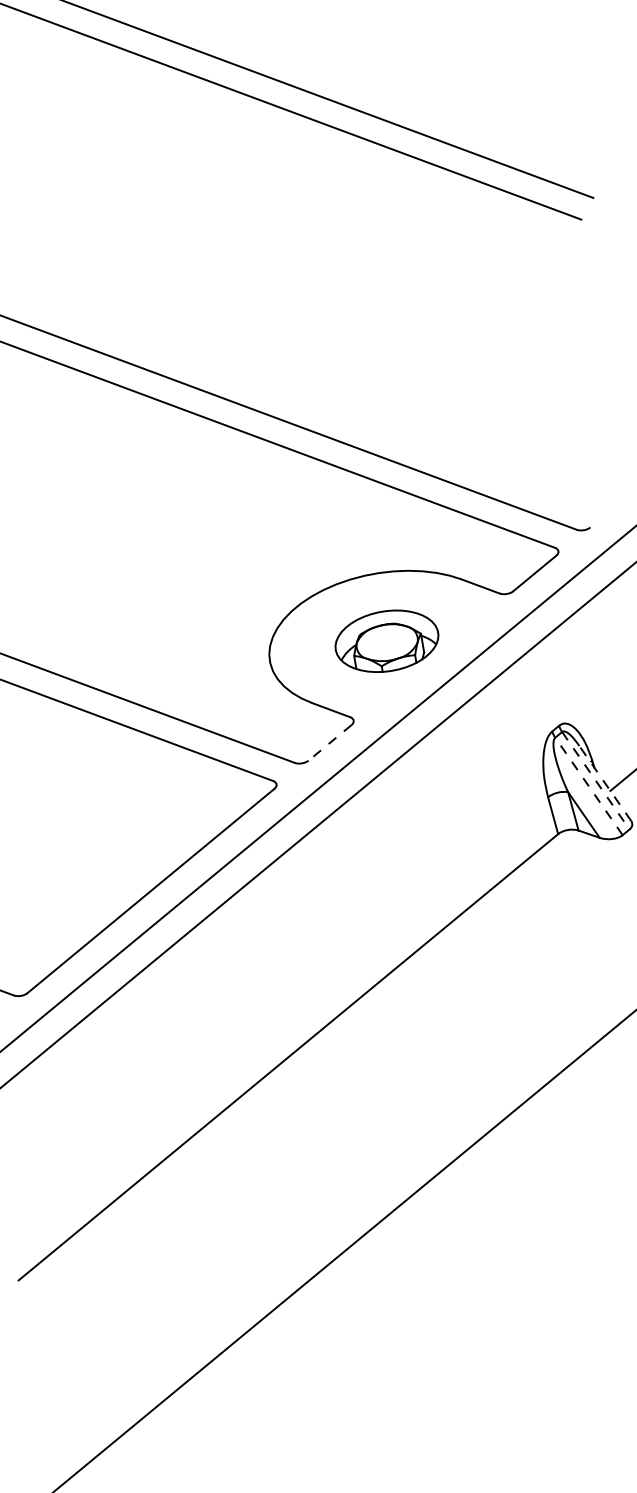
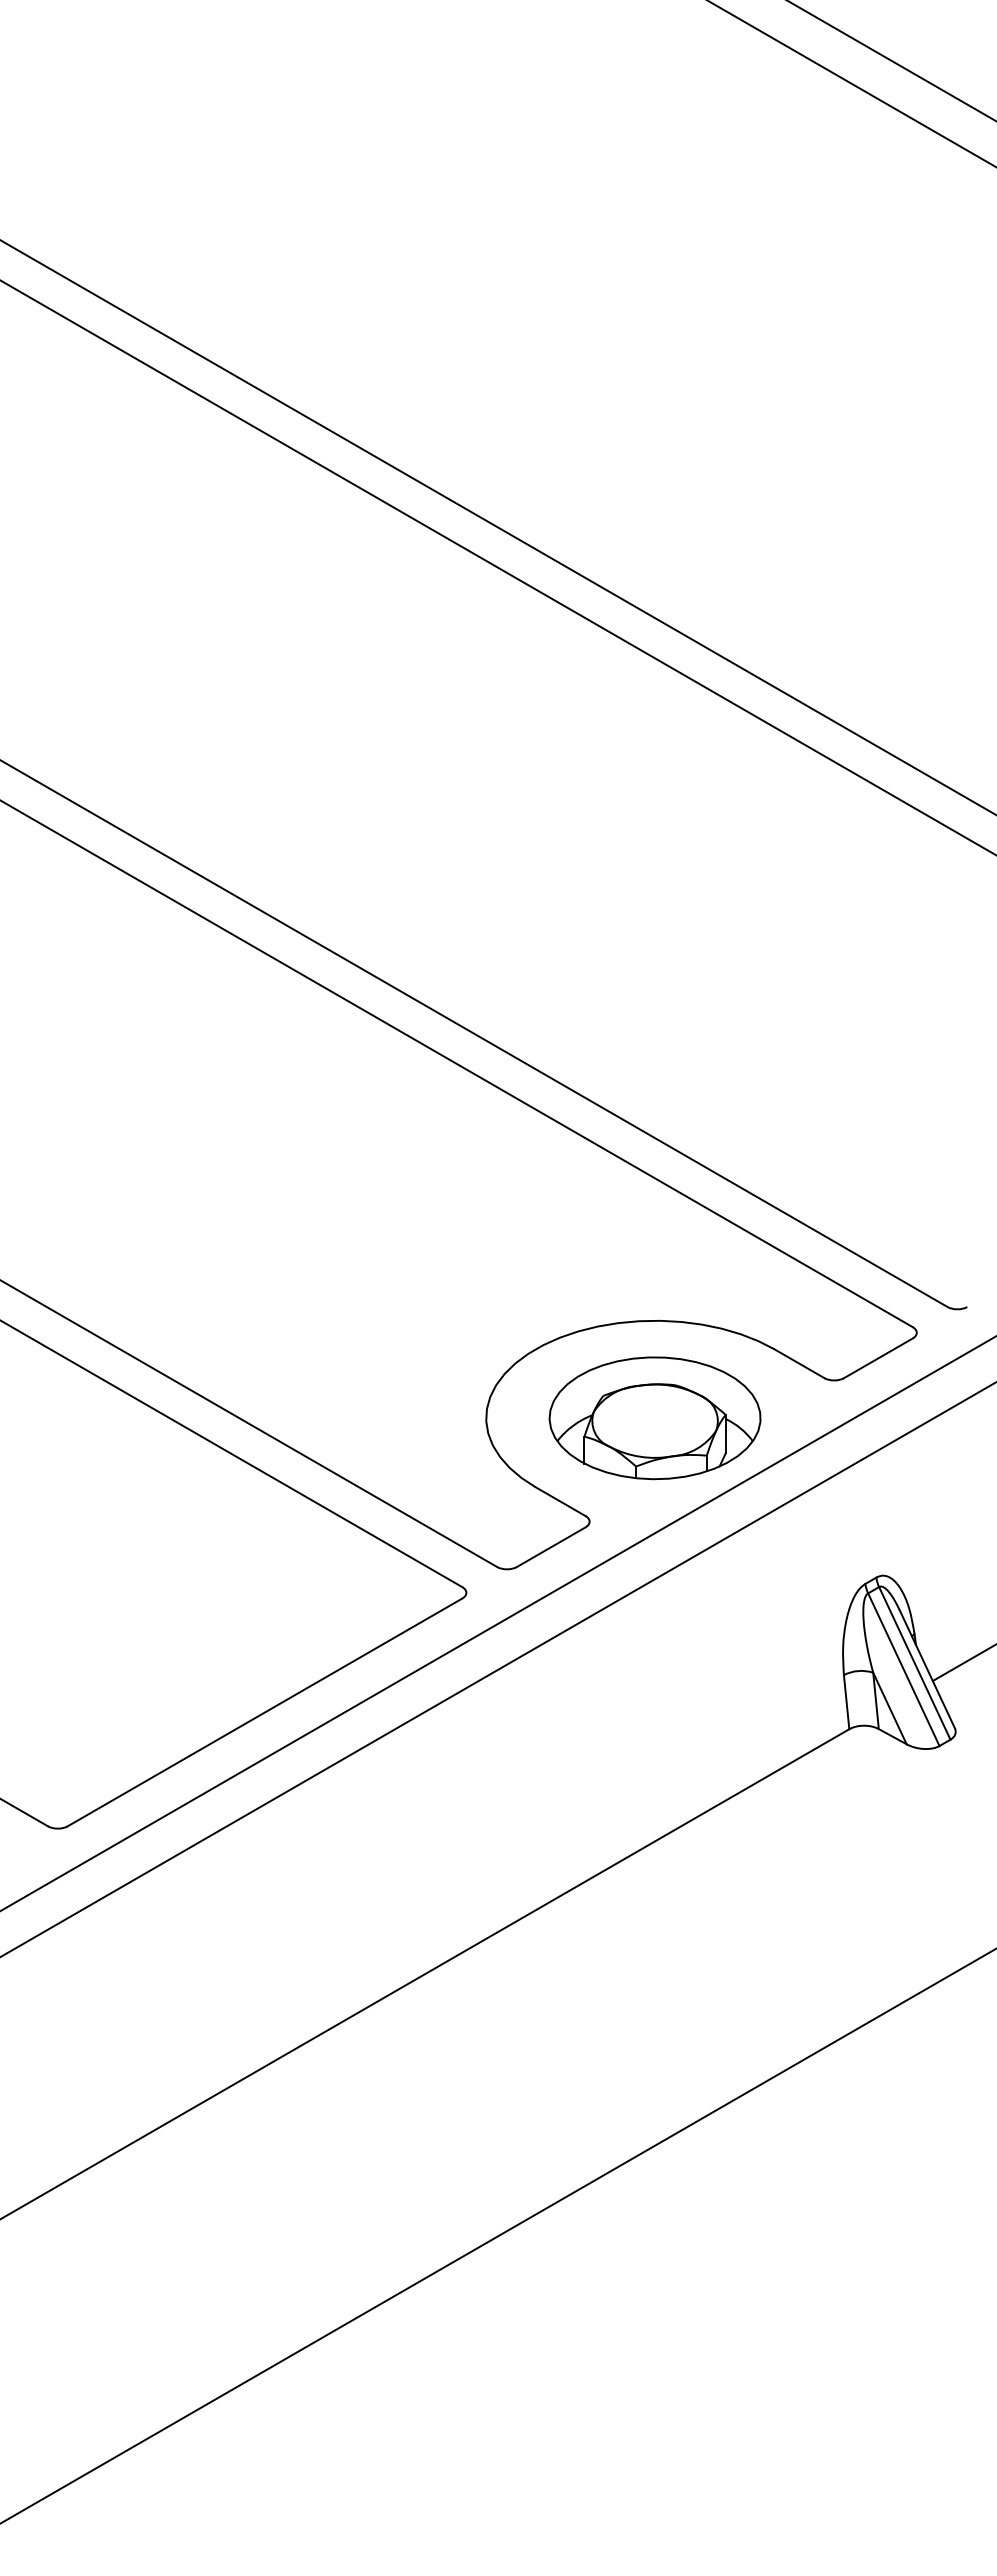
part: (386, 641) -> (654, 1418), size x1.43
line: (330, 743) -> (551, 1547), dashed -> solid
line: (596, 780) -> (915, 1663), dashed -> solid
line: (605, 783) -> (927, 1669), dashed -> solid
line: (588, 786) -> (903, 1669), dashed -> solid

